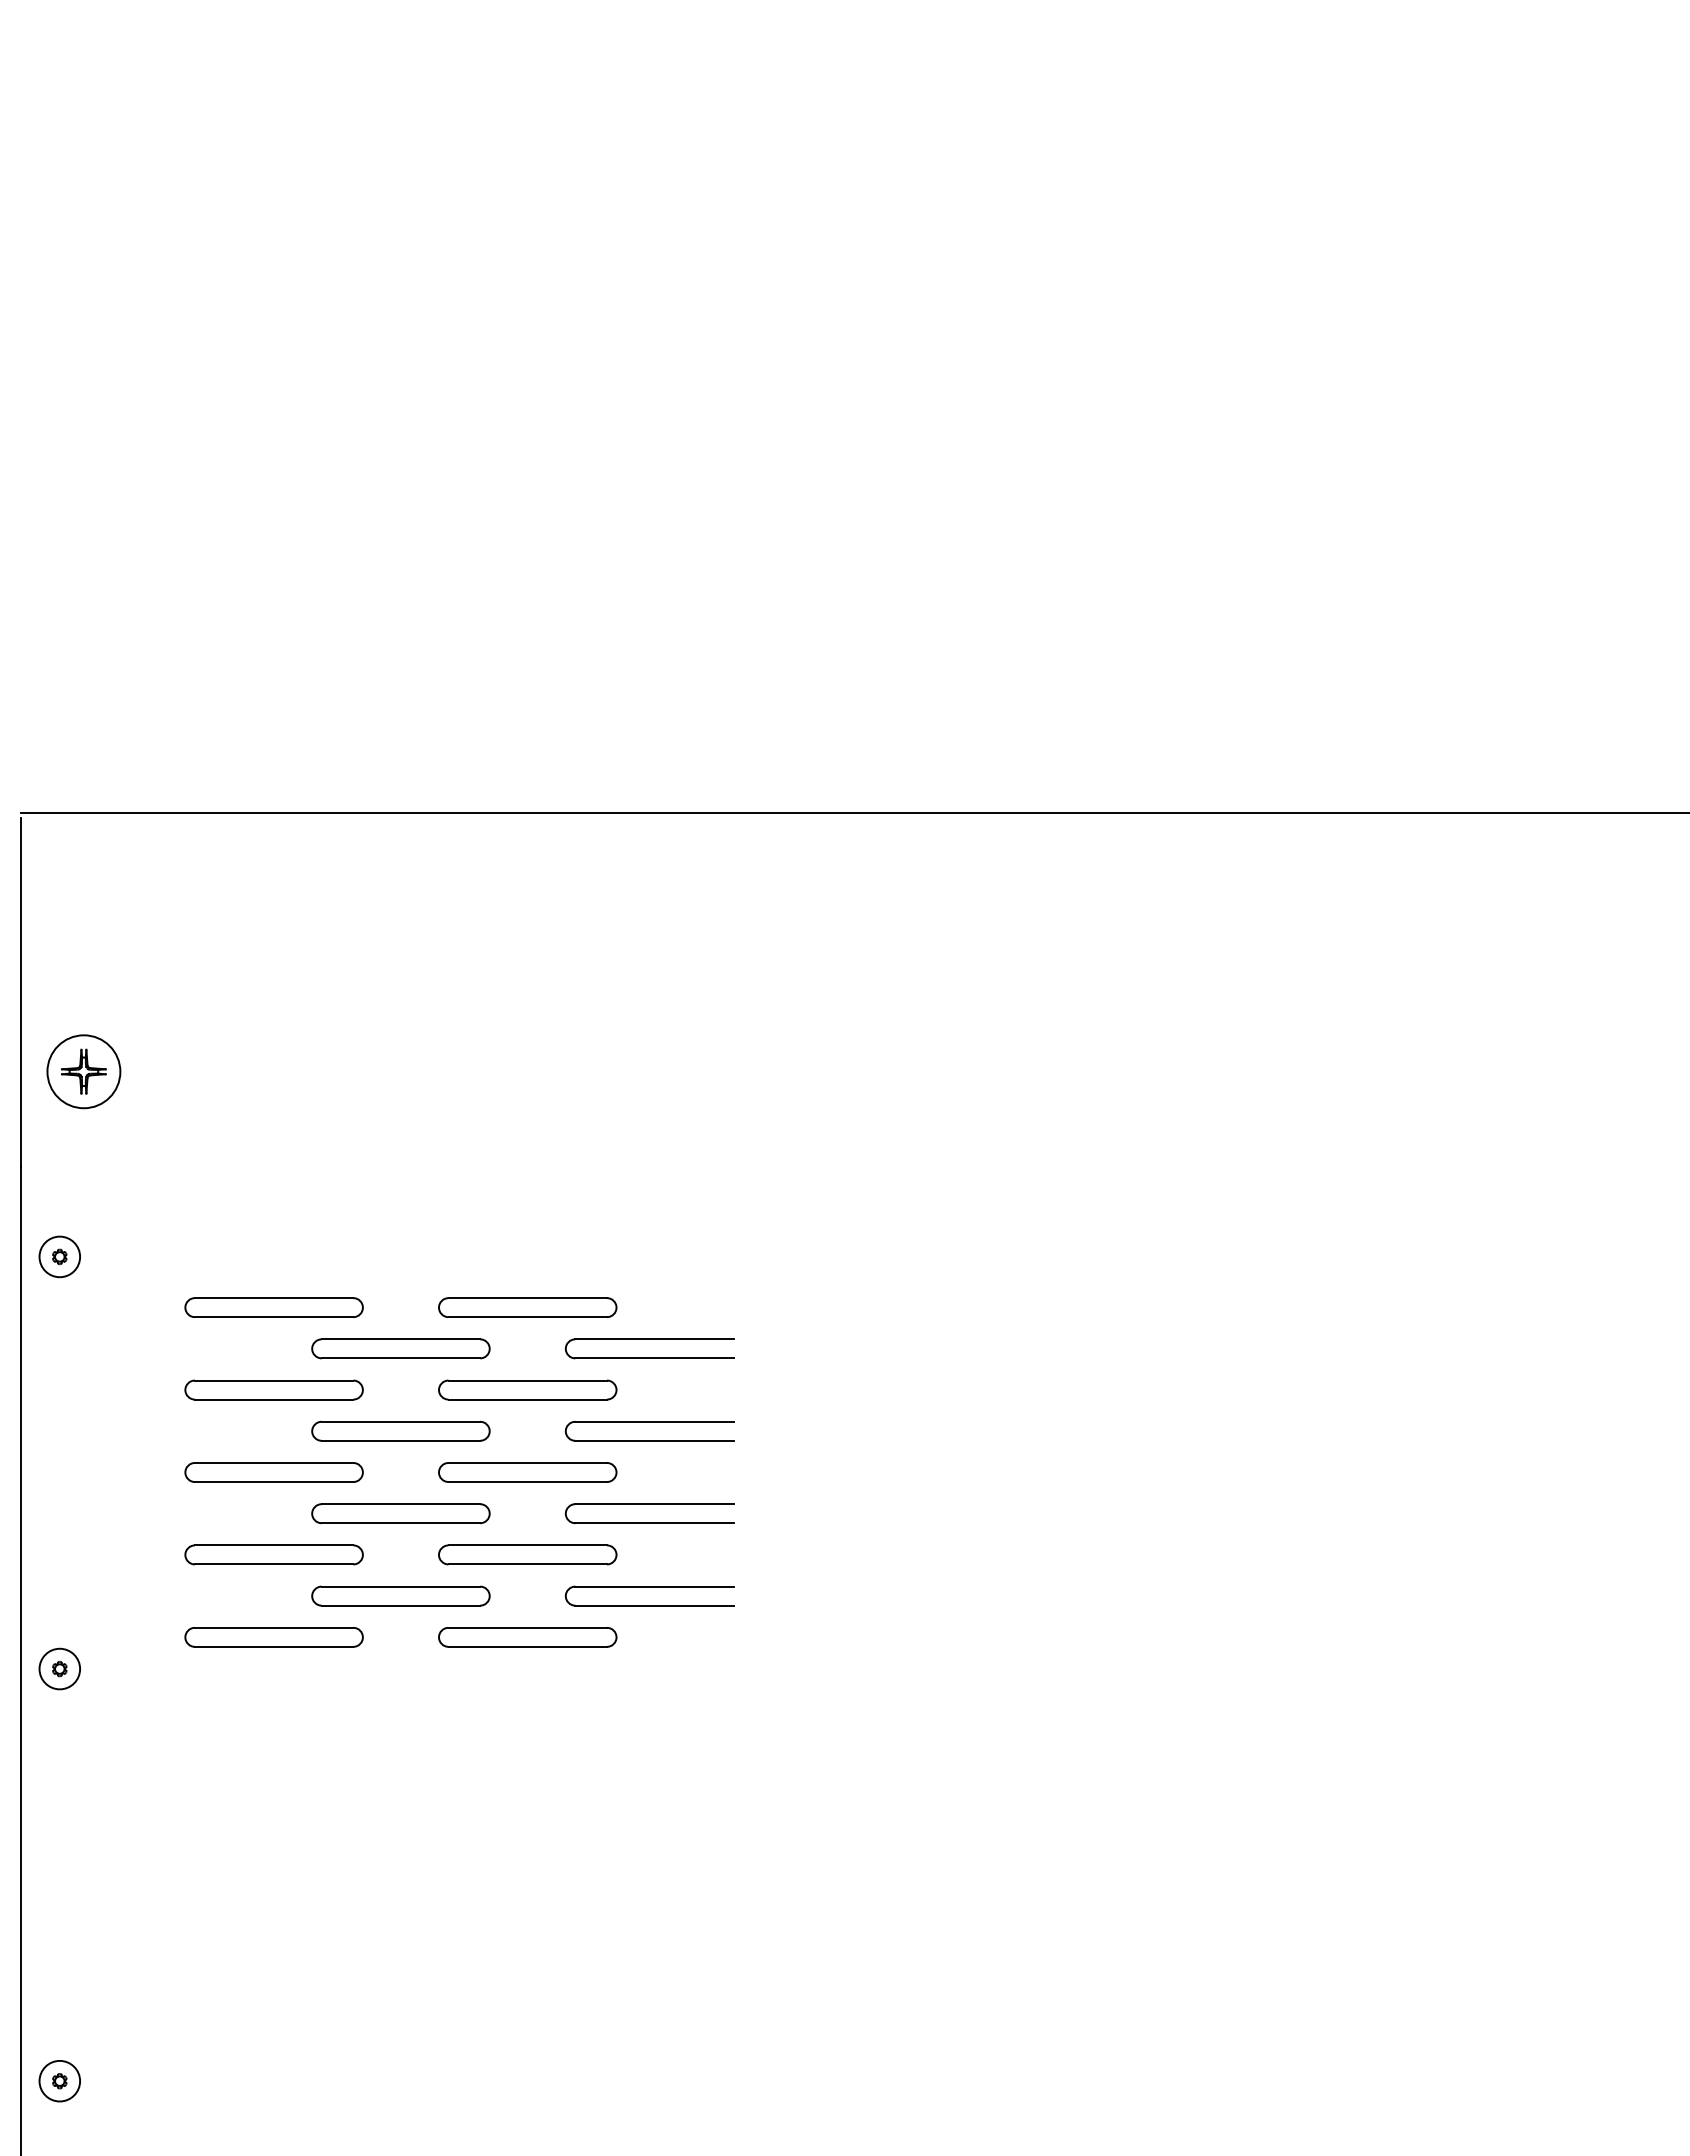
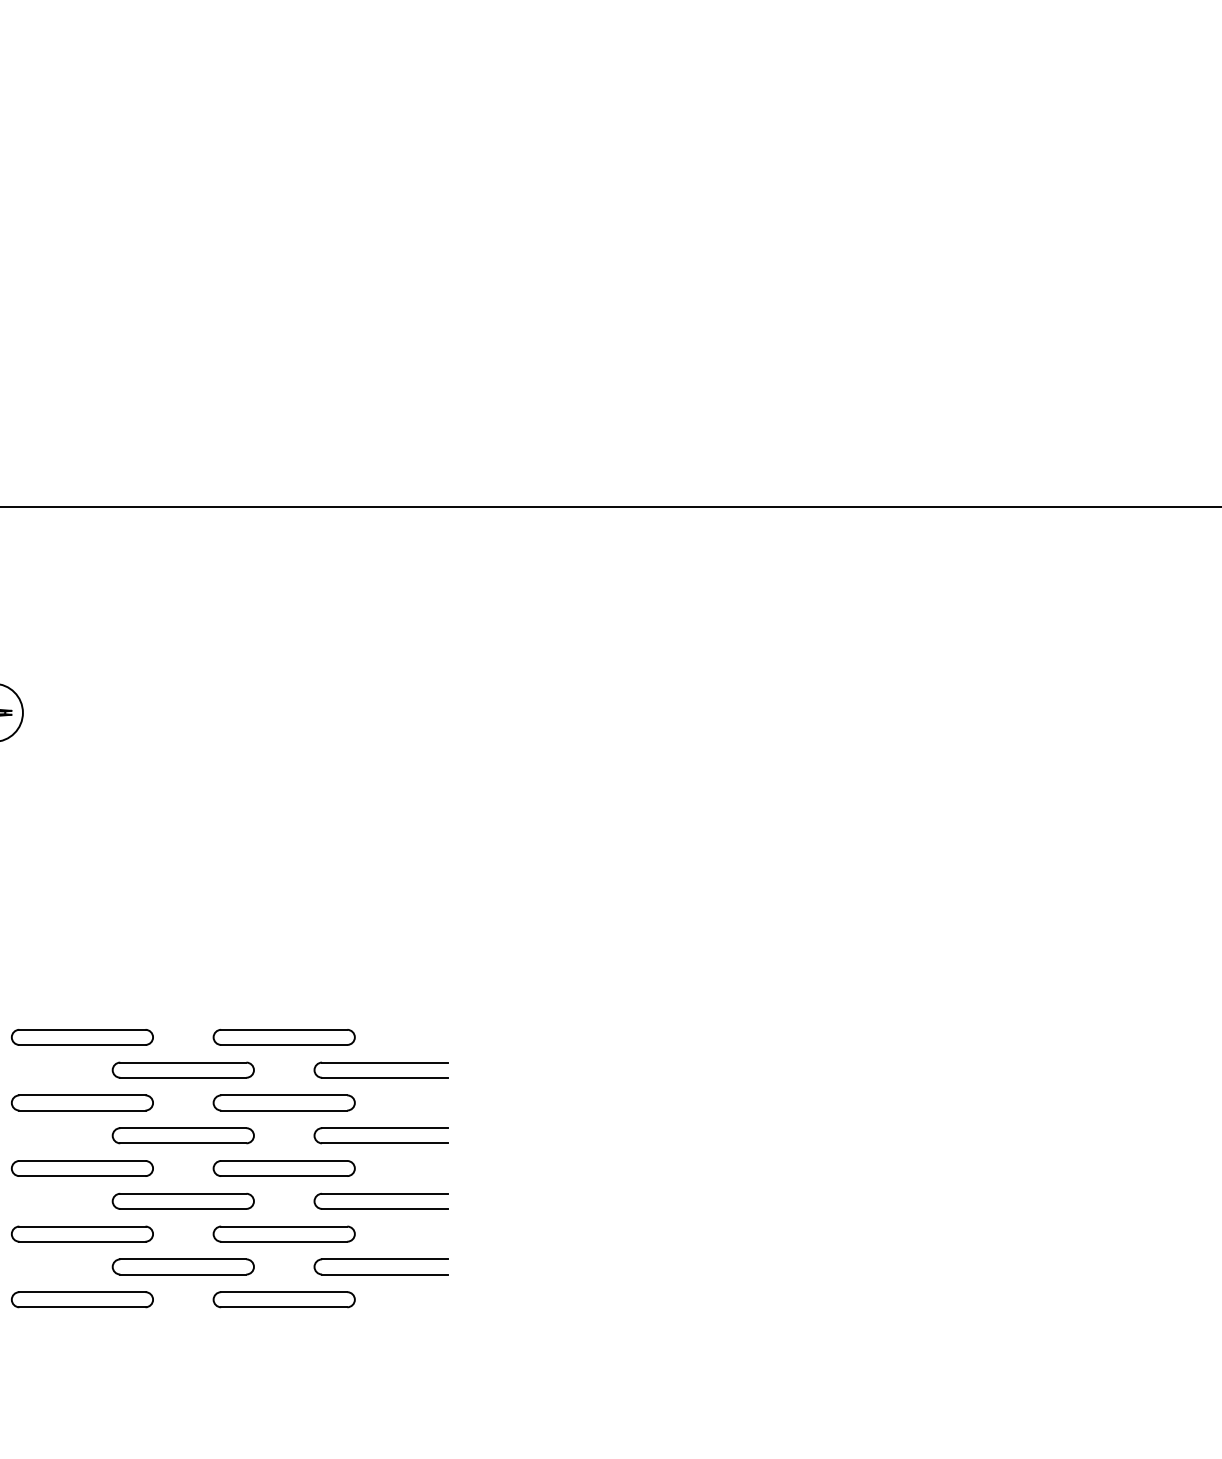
part: (459, 1472) -> (229, 1168), moved

